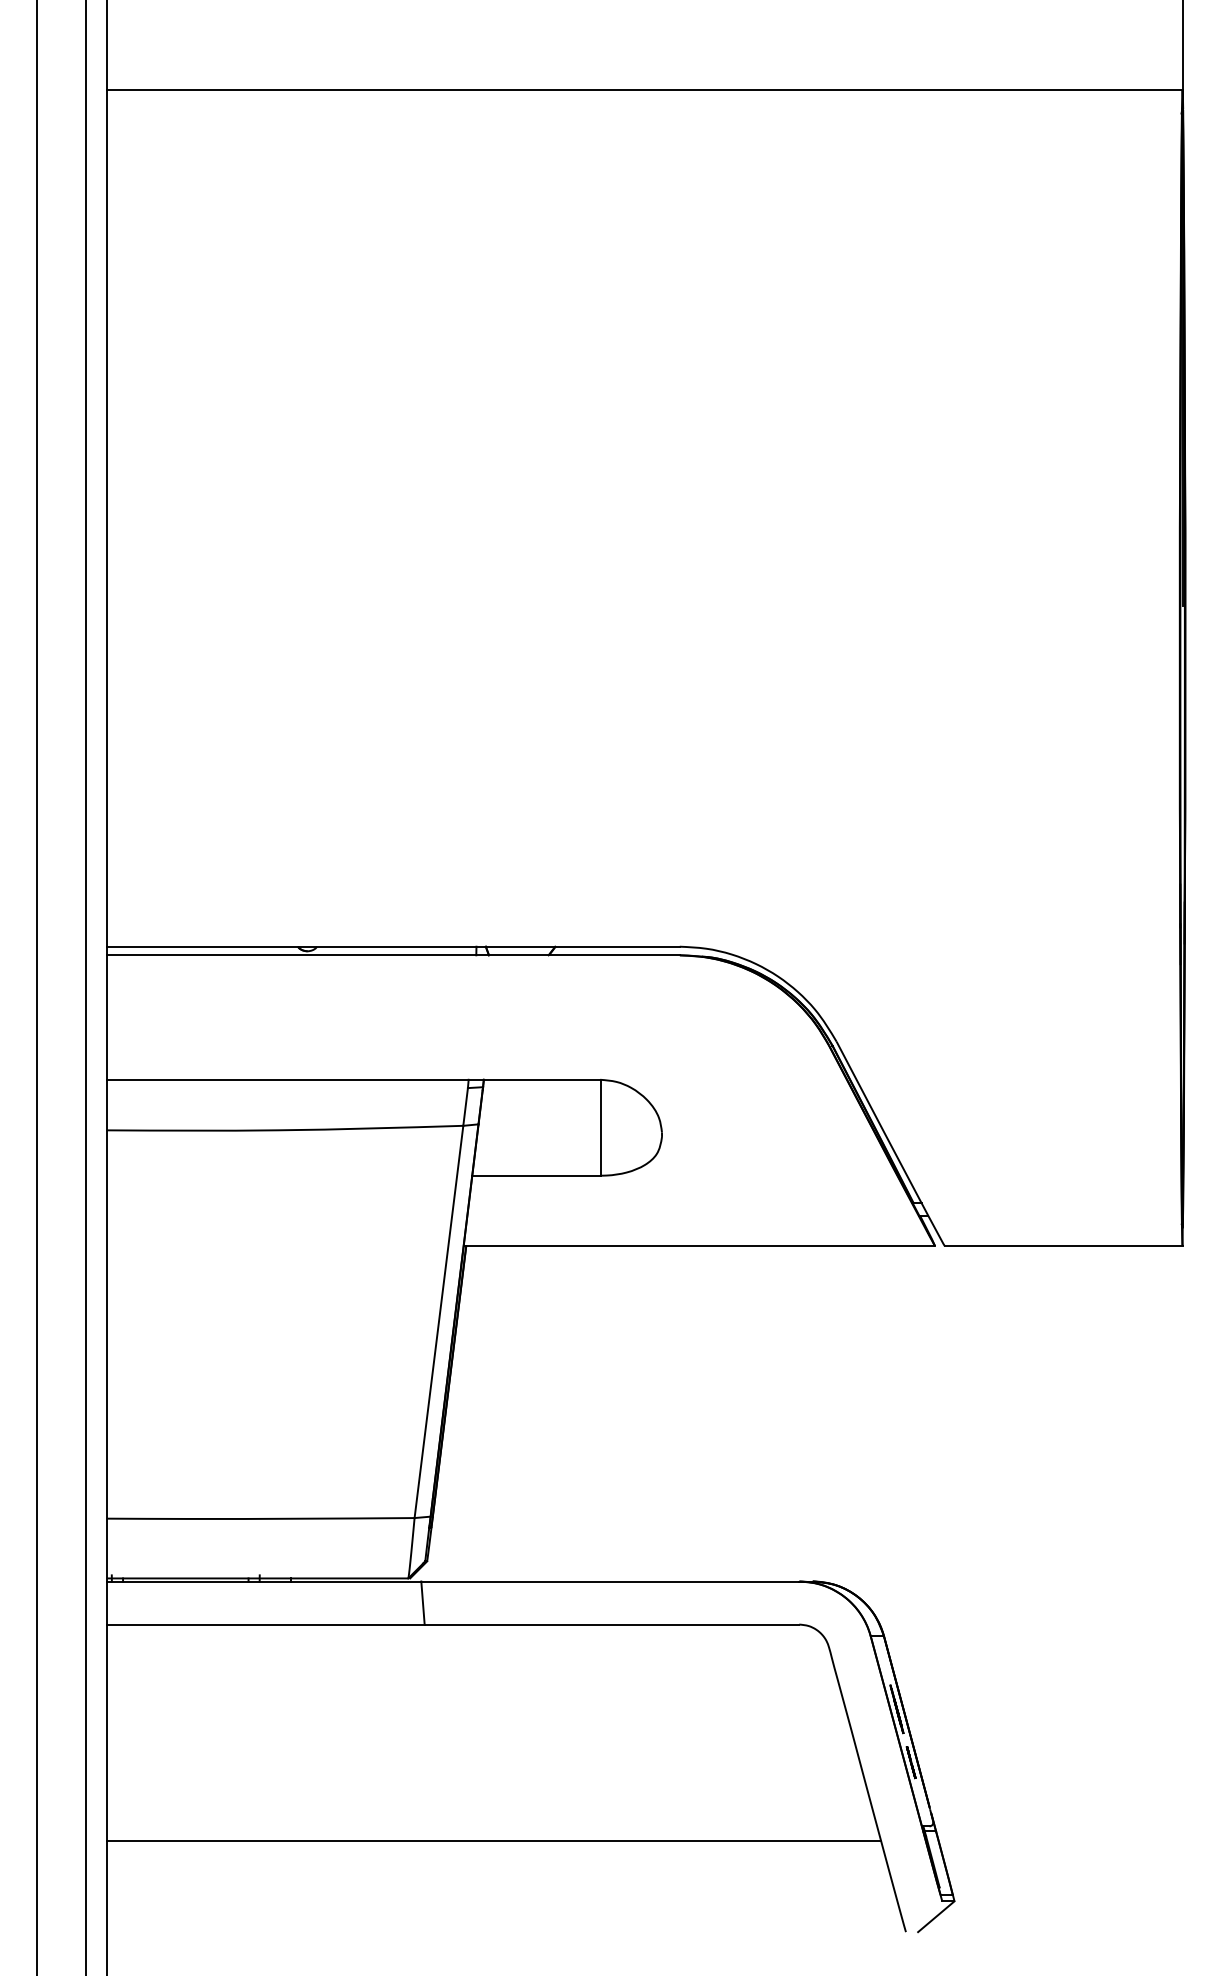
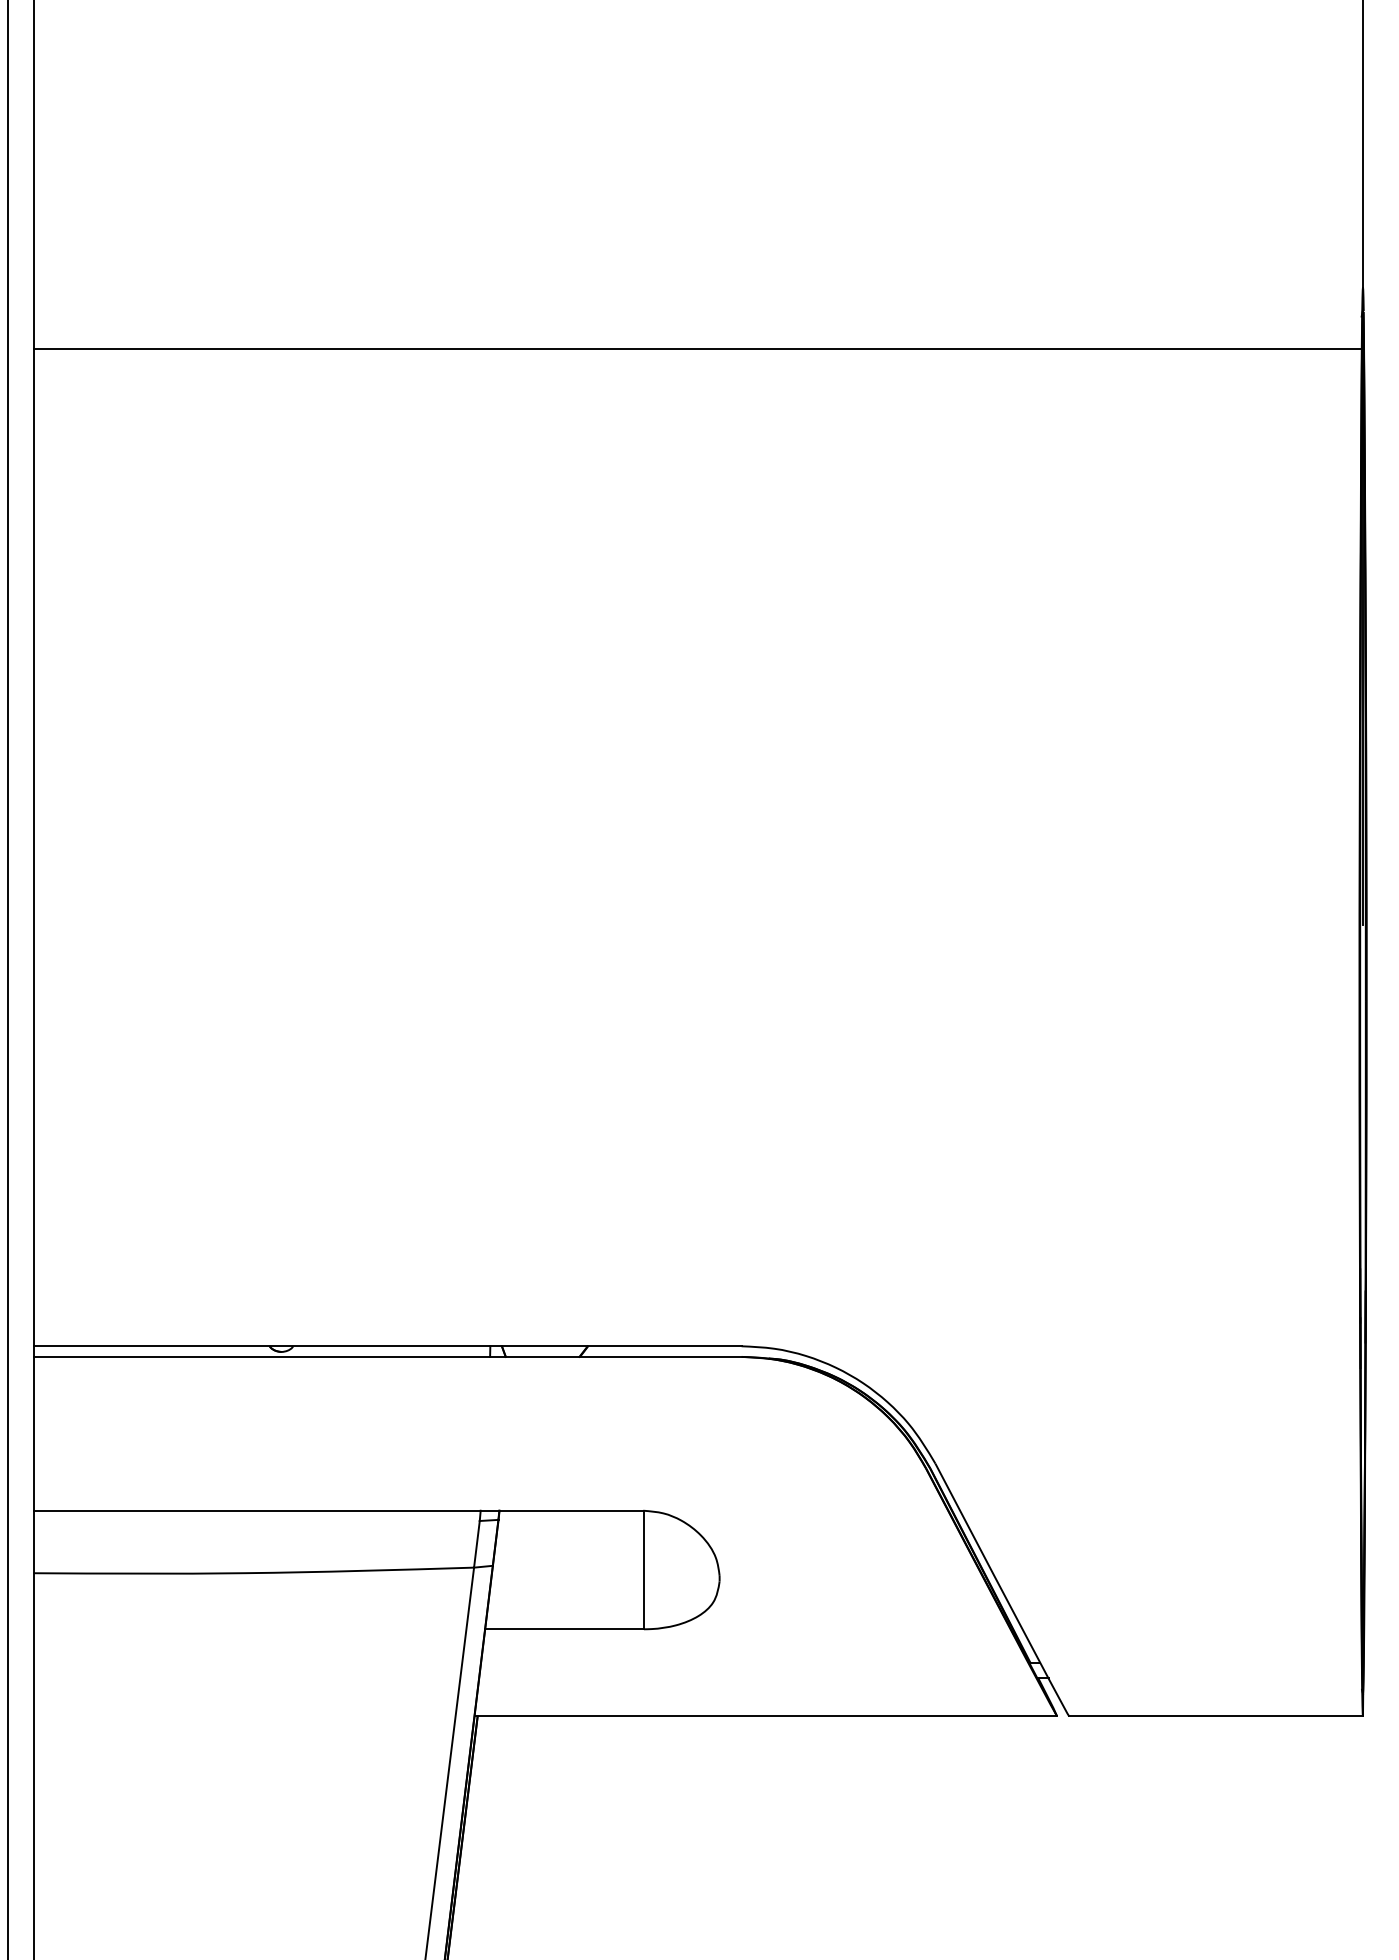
line: (644, 89) -> (697, 348), moved

